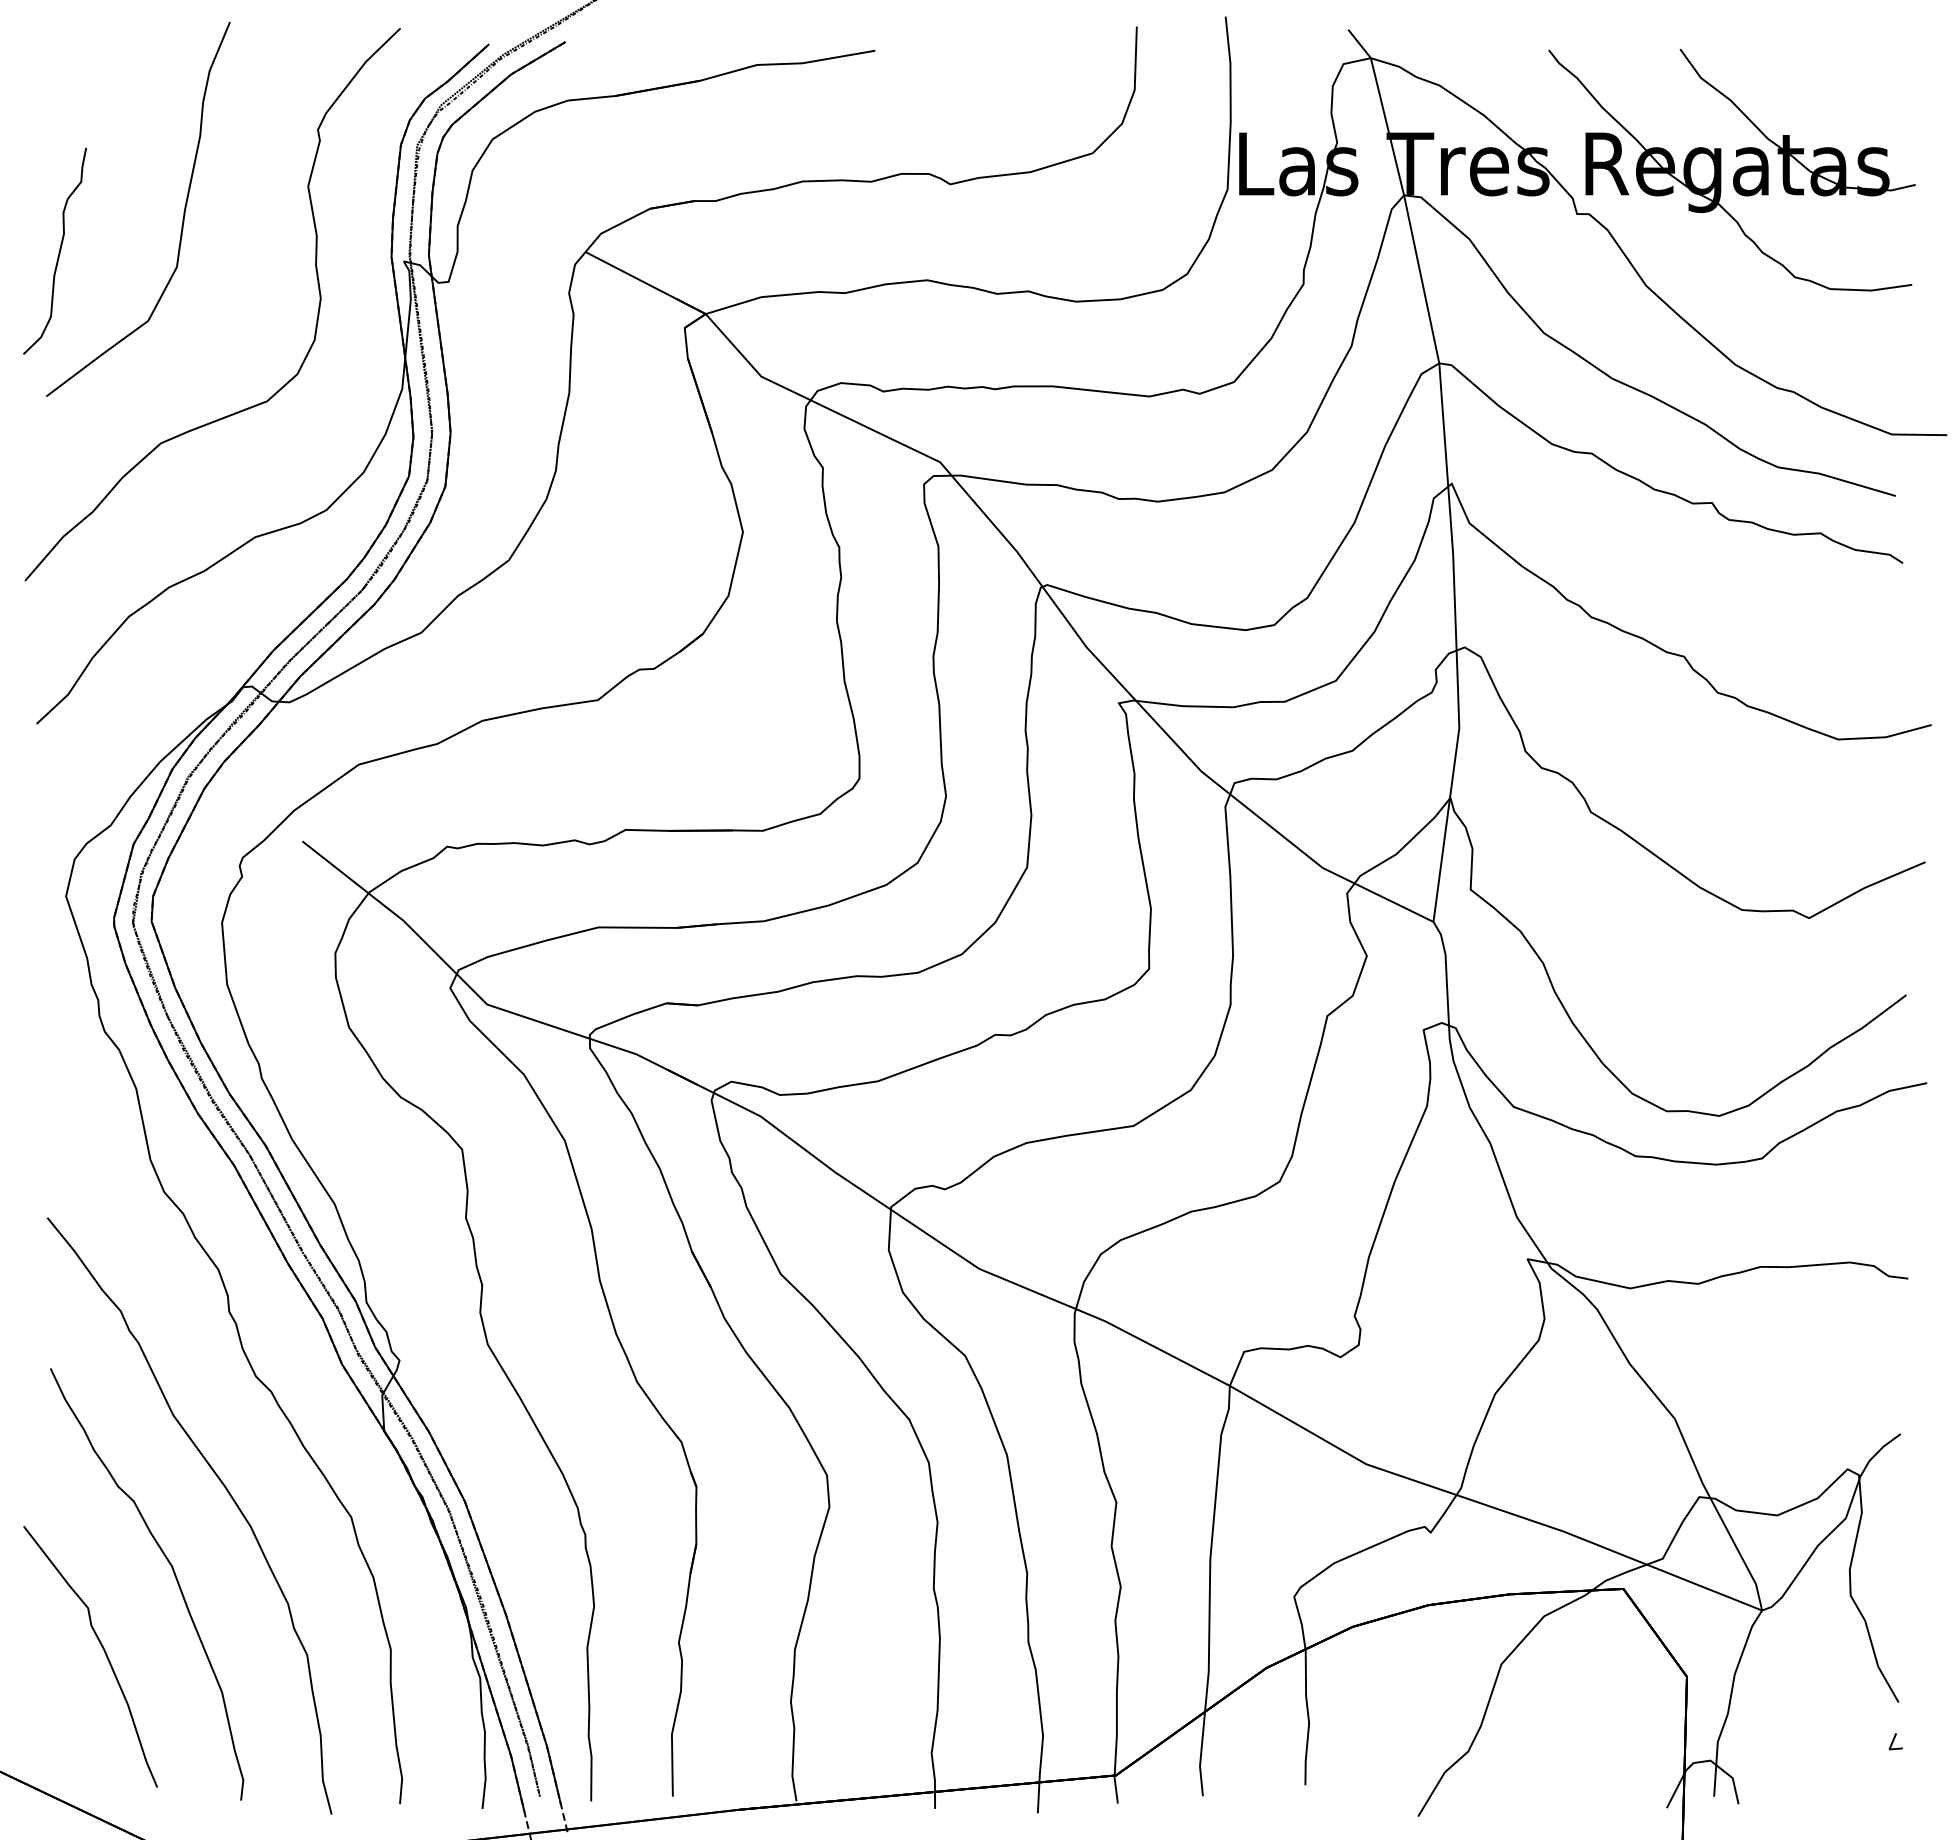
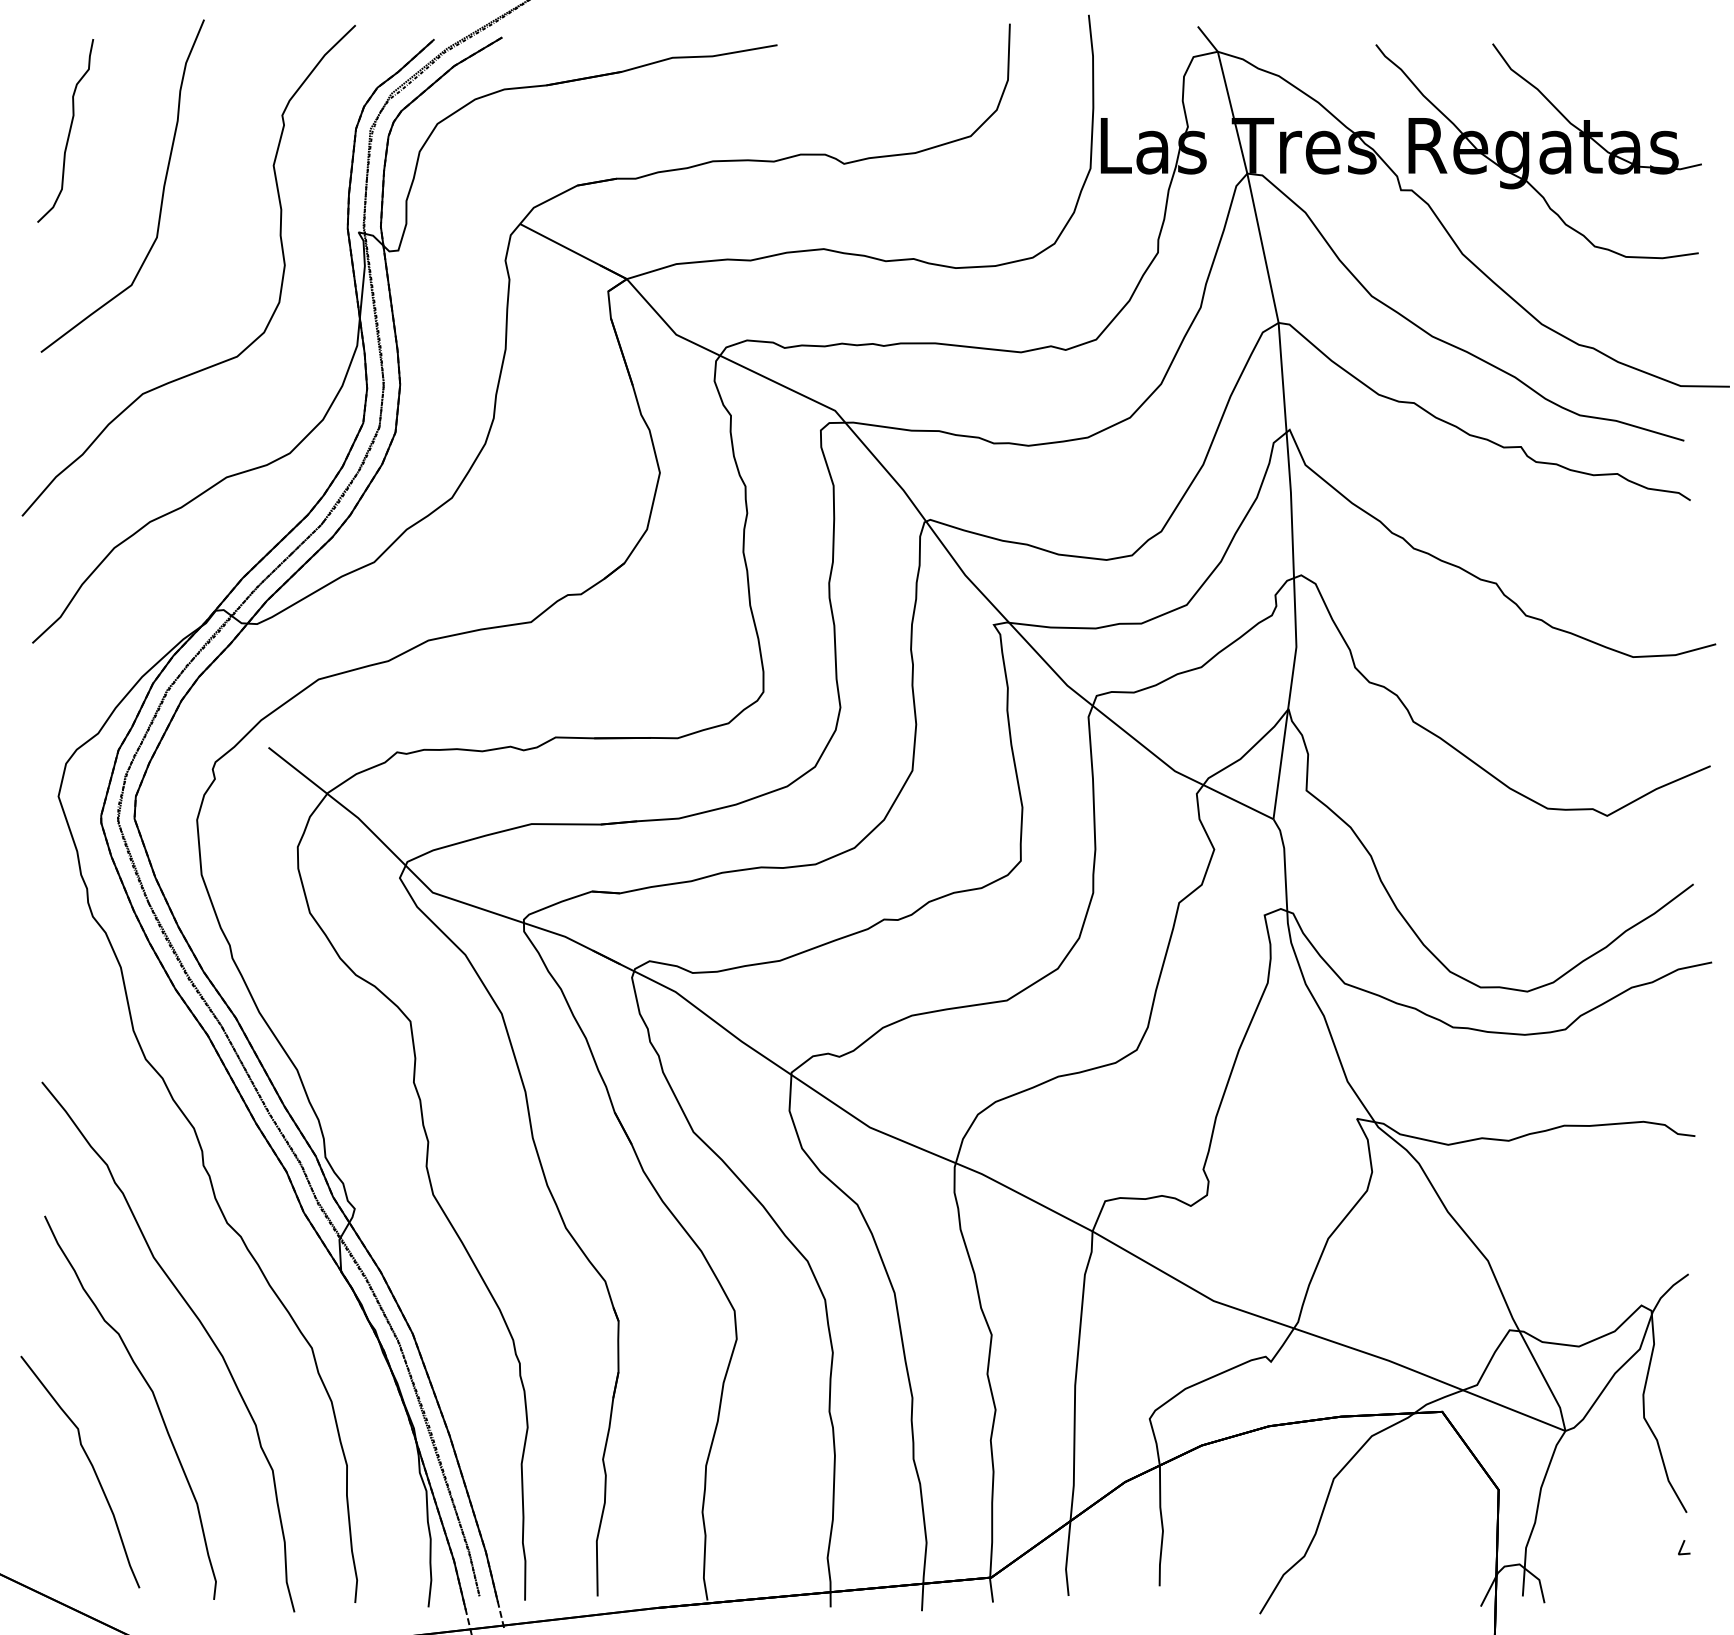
part: (54, 250) -> (65, 130), moved

